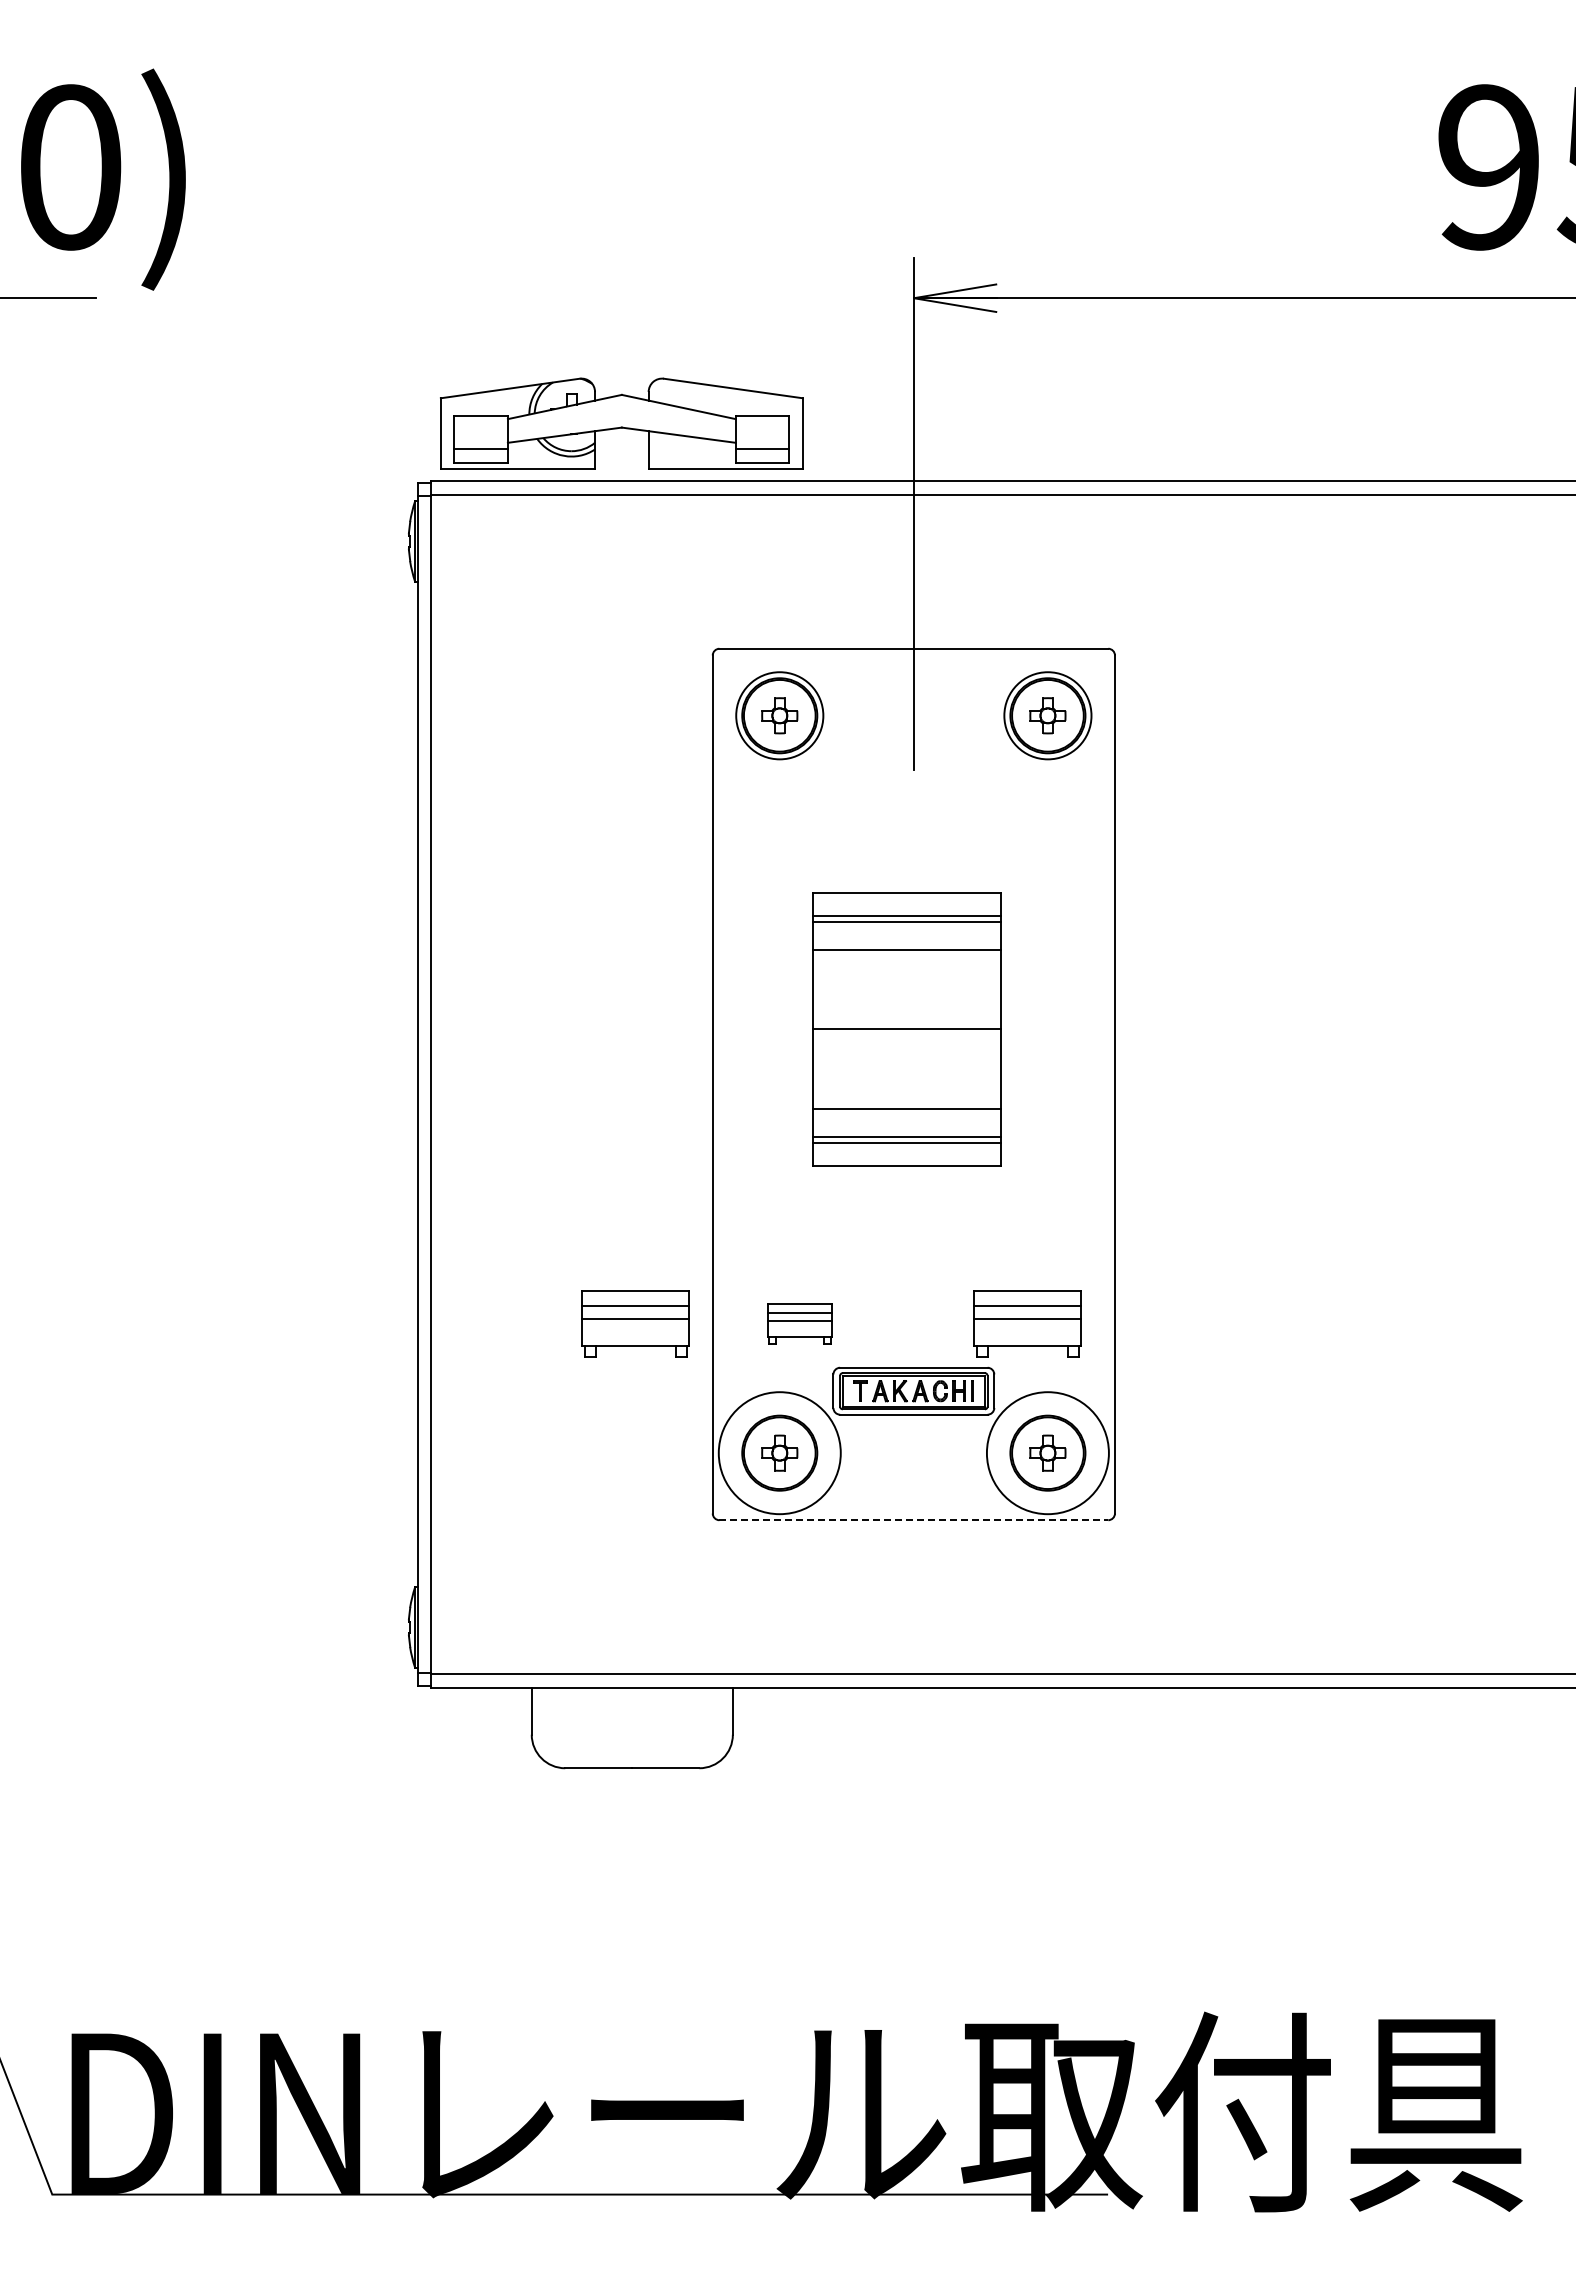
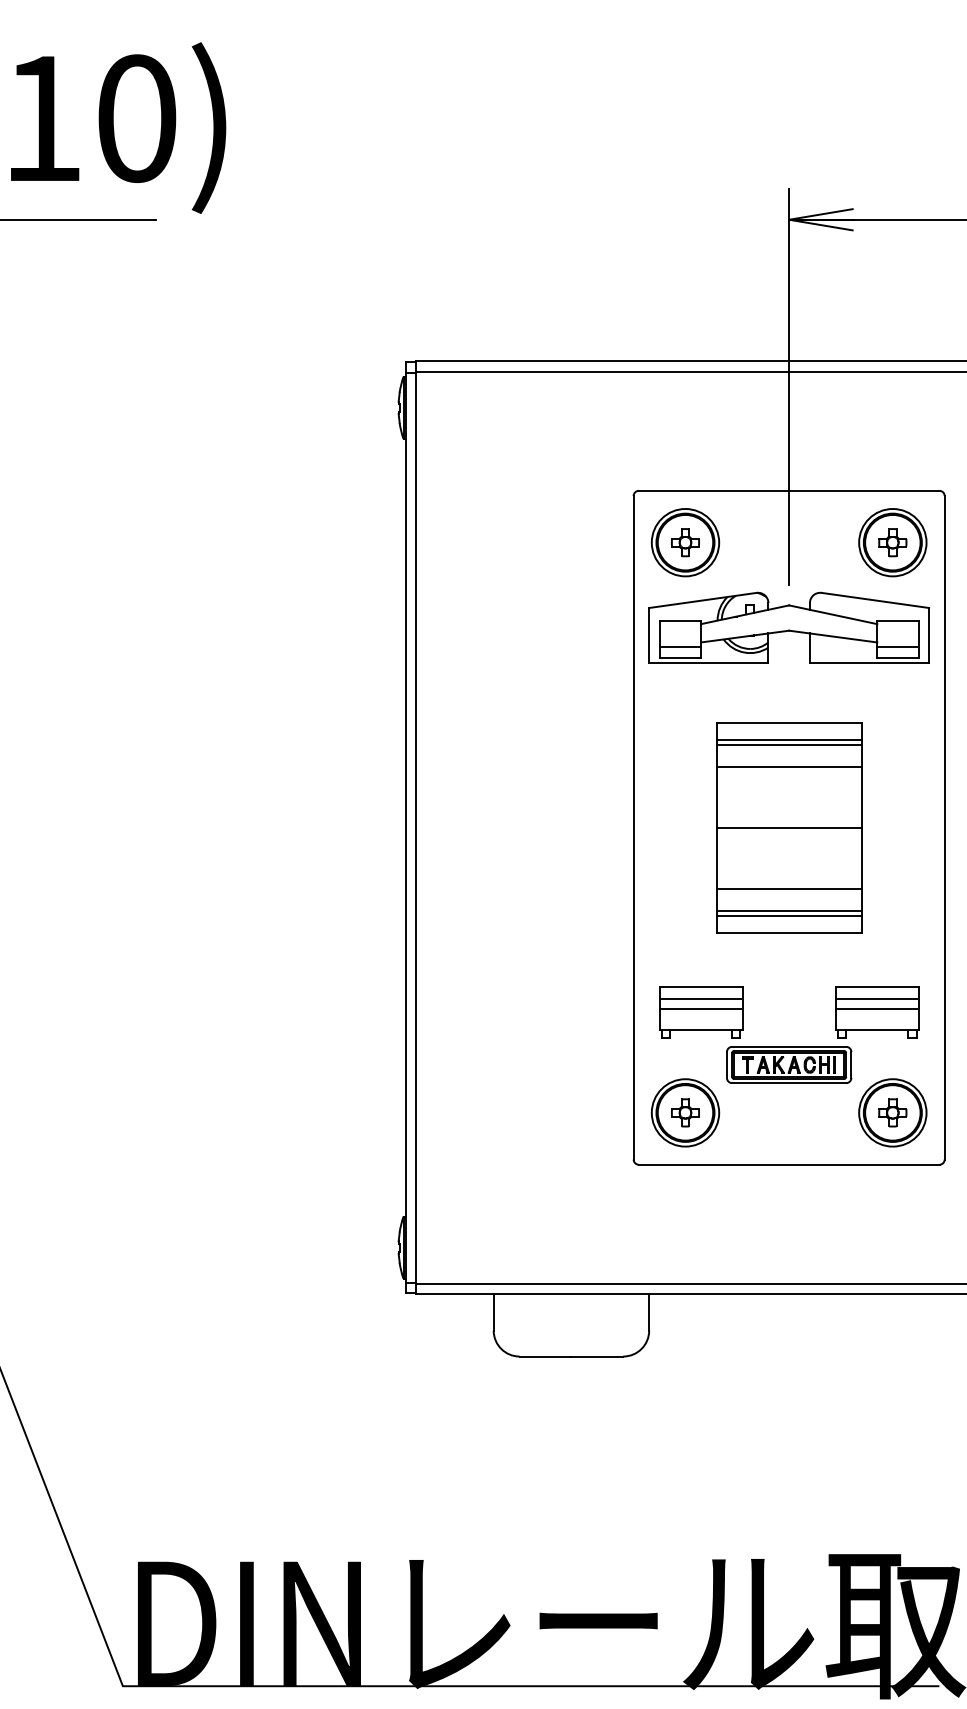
part: (621, 423) -> (788, 627), moved
part: (906, 1029) -> (788, 827), moved
part: (635, 1323) -> (573, 1012), removed
part: (799, 1323) -> (700, 1012), size x1.67
circle: (779, 1452) -> (685, 1112), size x0.71
circle: (1047, 1452) -> (892, 1112), size x0.71
line: (914, 1520) -> (789, 1164), dashed -> solid

